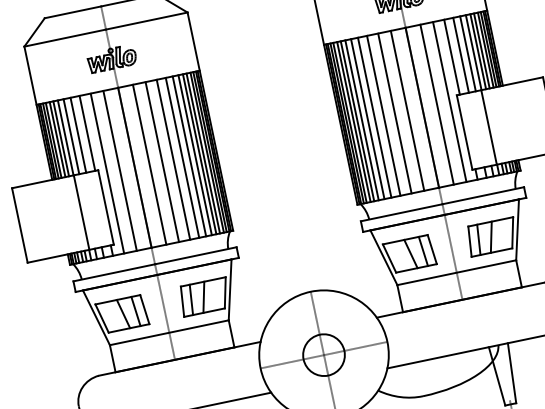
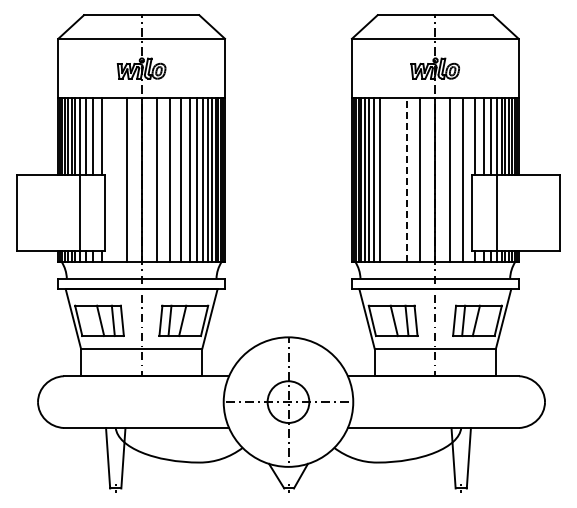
line: (395, 113) -> (407, 180), solid -> dashed
line: (383, 115) -> (395, 179), removed
line: (374, 117) -> (386, 179), removed
line: (107, 173) -> (113, 179), removed

